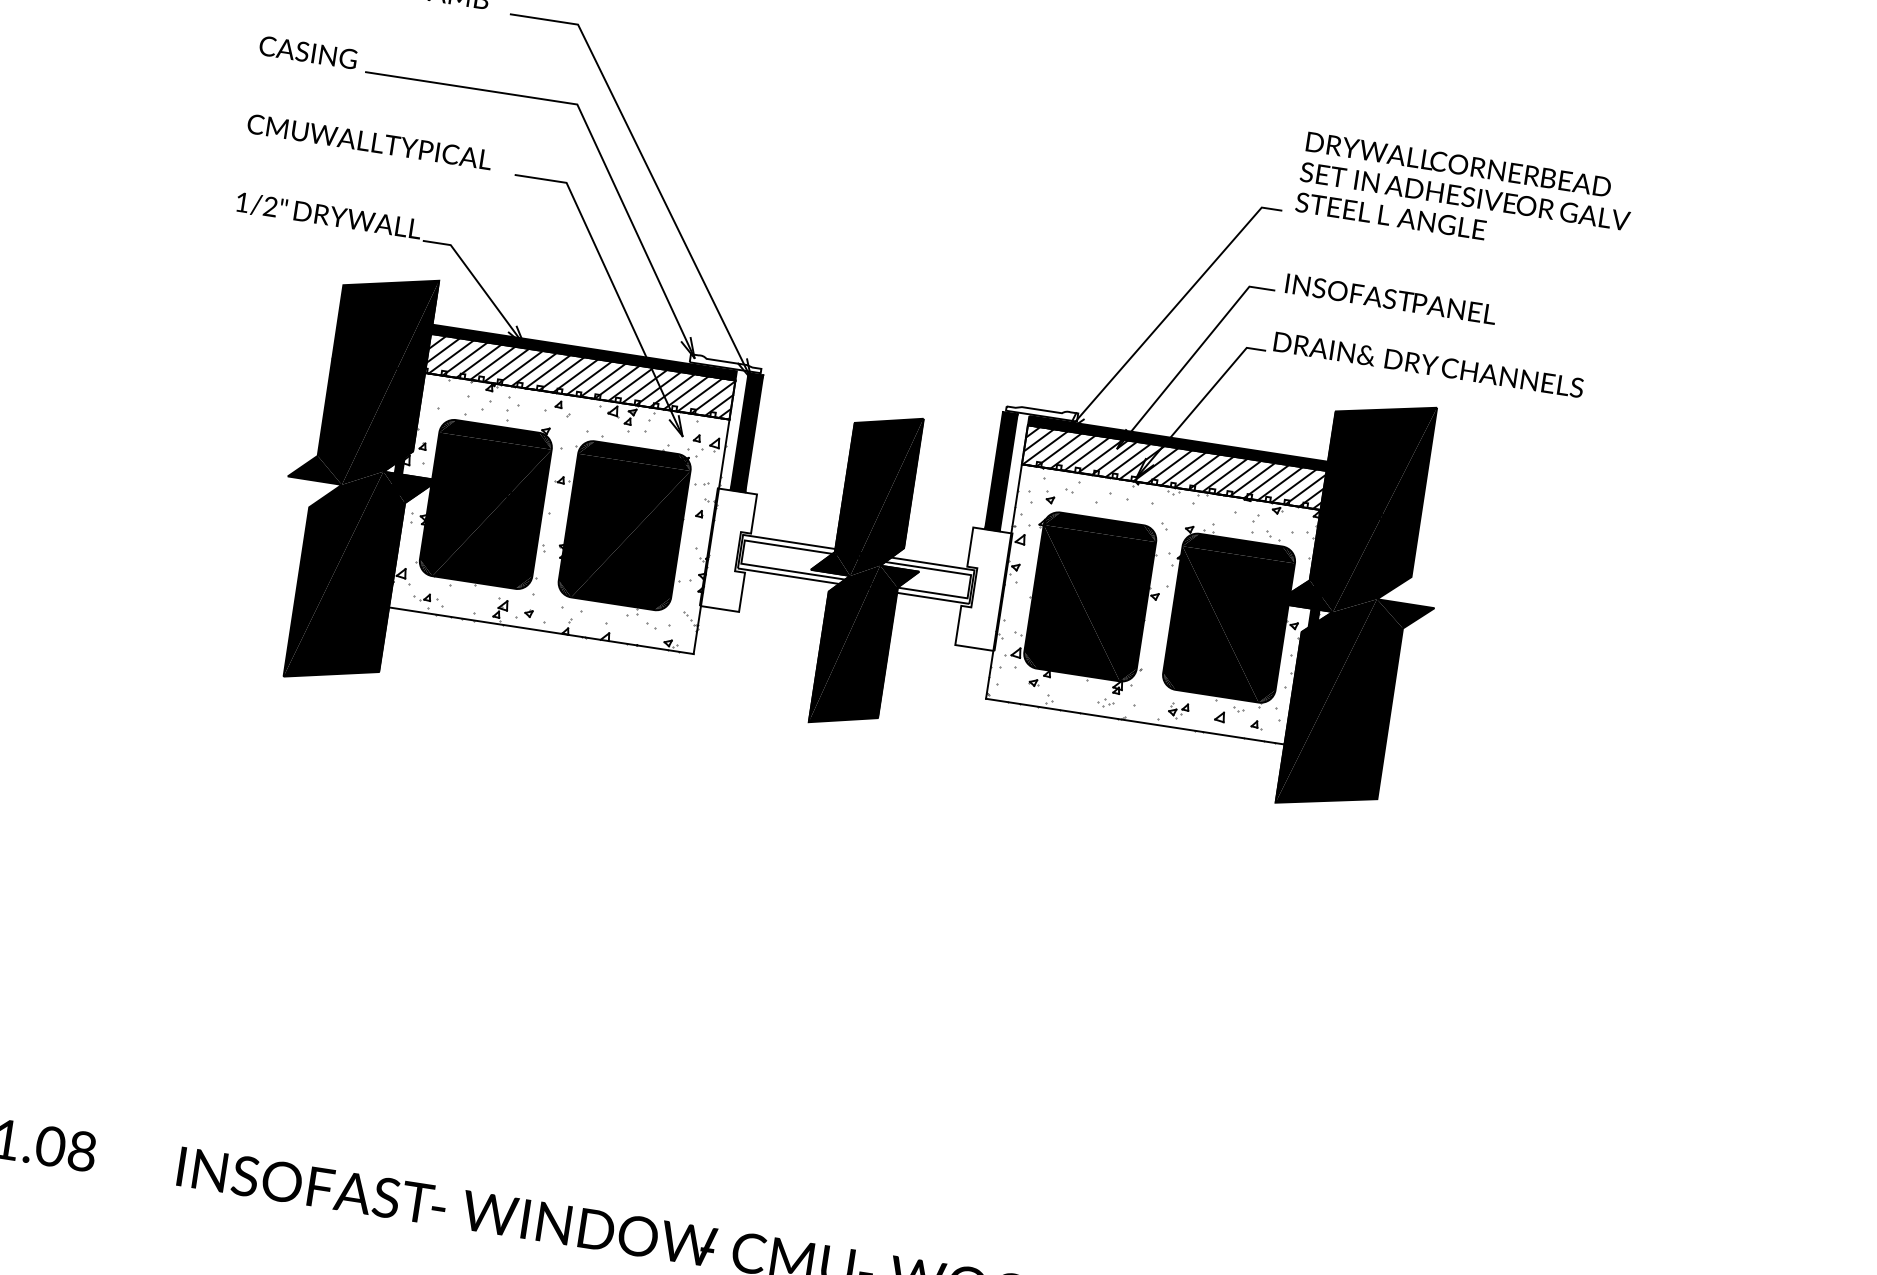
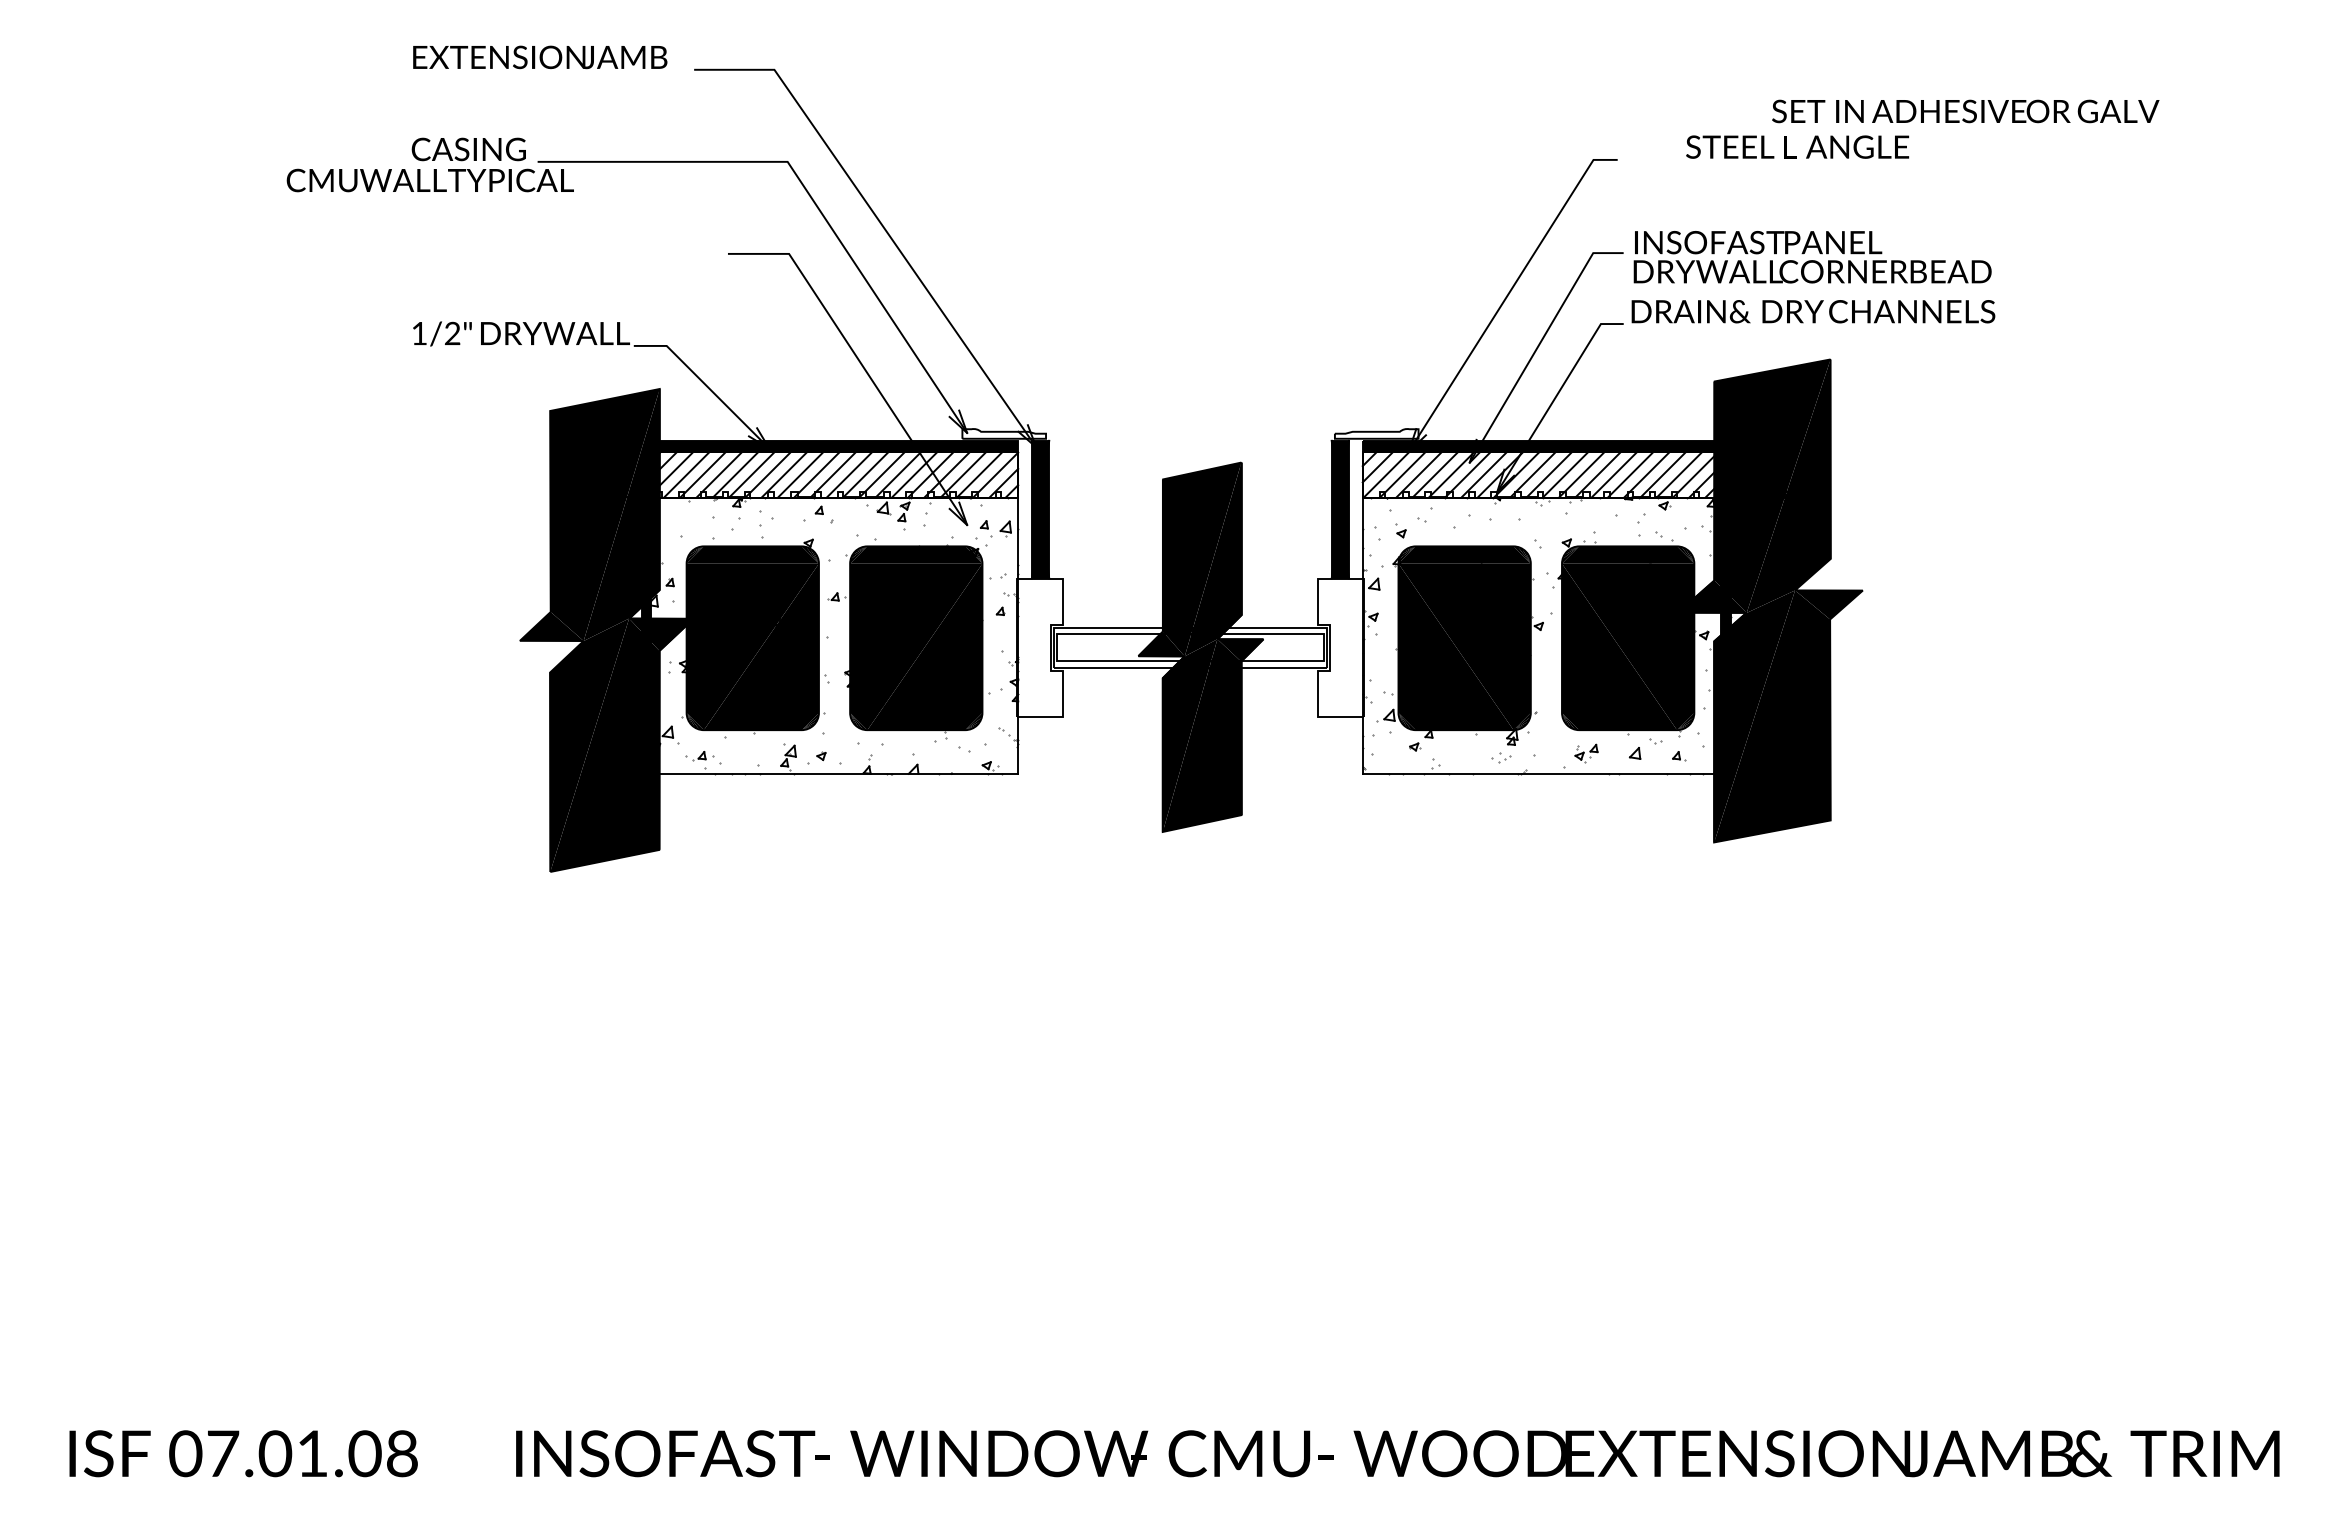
text: (369, 141) -> (429, 180), moved
text: (1458, 164) -> (1812, 271), moved
text: (1465, 196) -> (1965, 111), moved
text: (1390, 215) -> (1797, 146), moved

